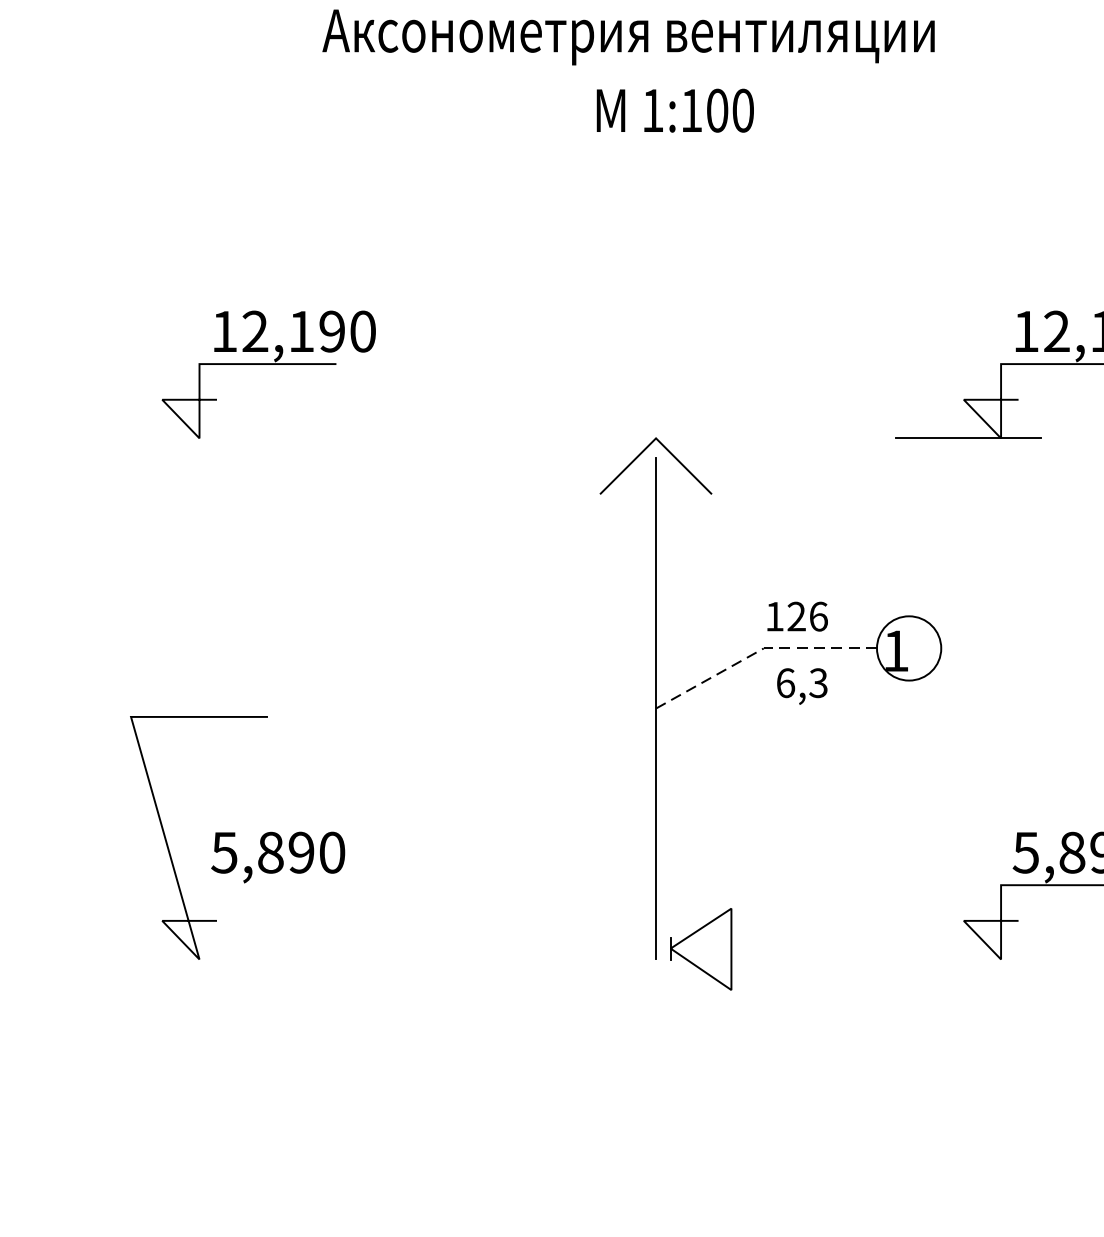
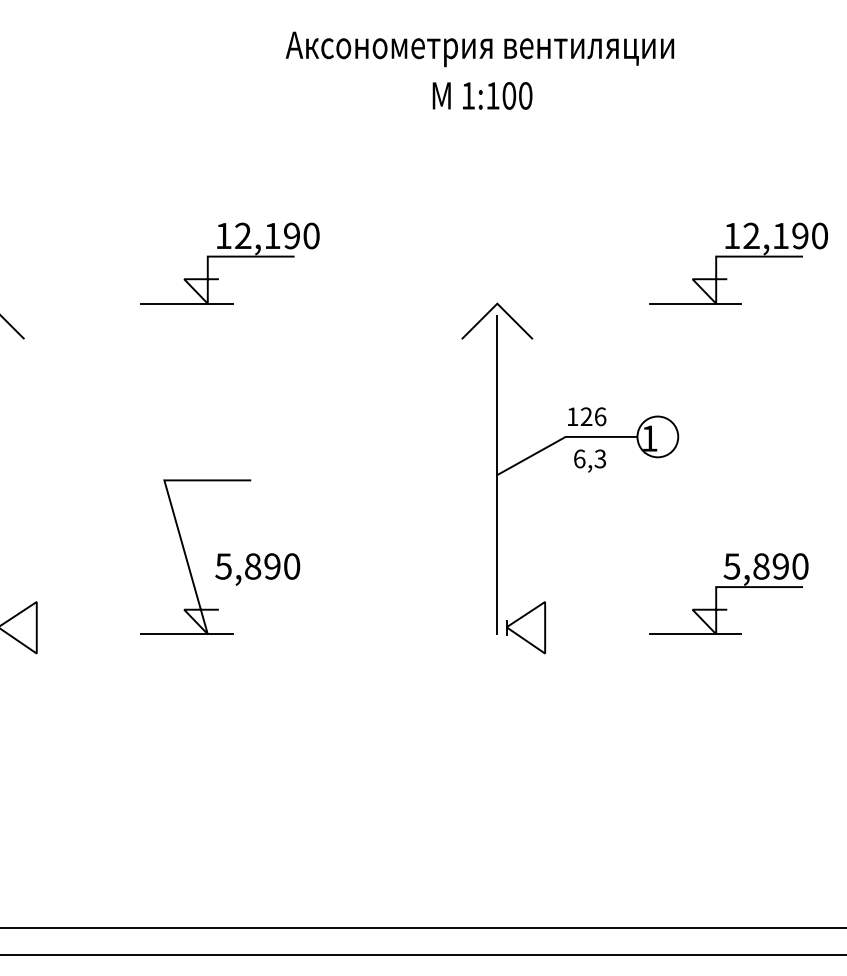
text: (675, 110) -> (482, 95), moved
line: (167, 438) -> (187, 303), added
line: (760, 650) -> (563, 438), dashed -> solid
line: (167, 959) -> (187, 634), added
line: (968, 959) -> (695, 634), added

